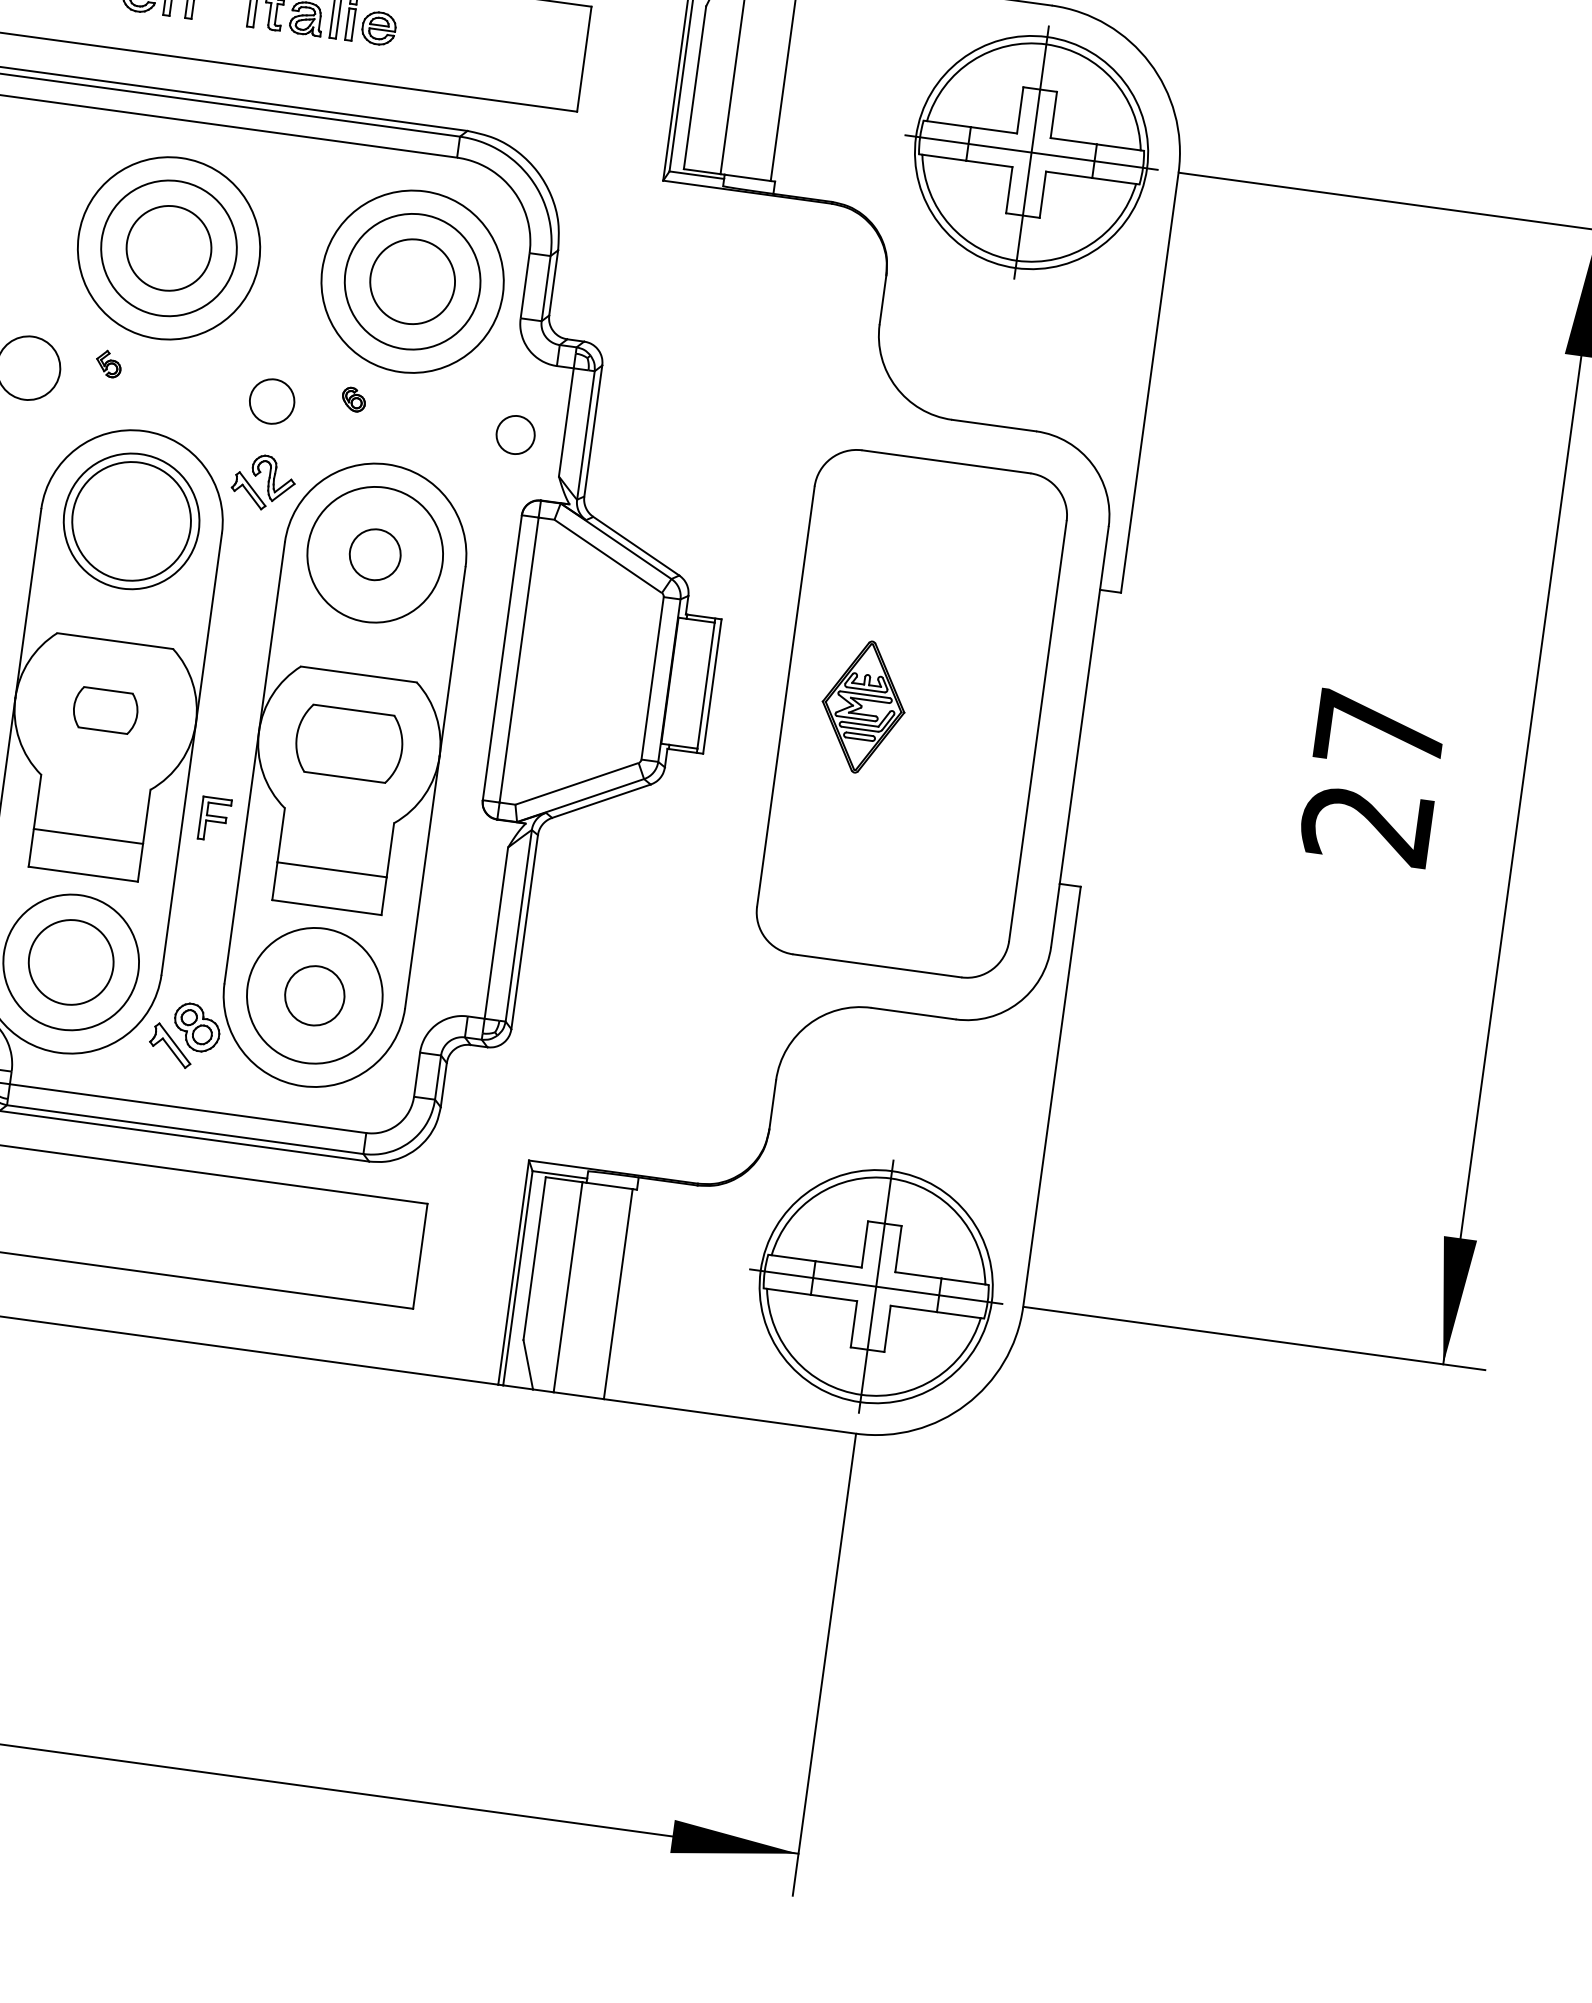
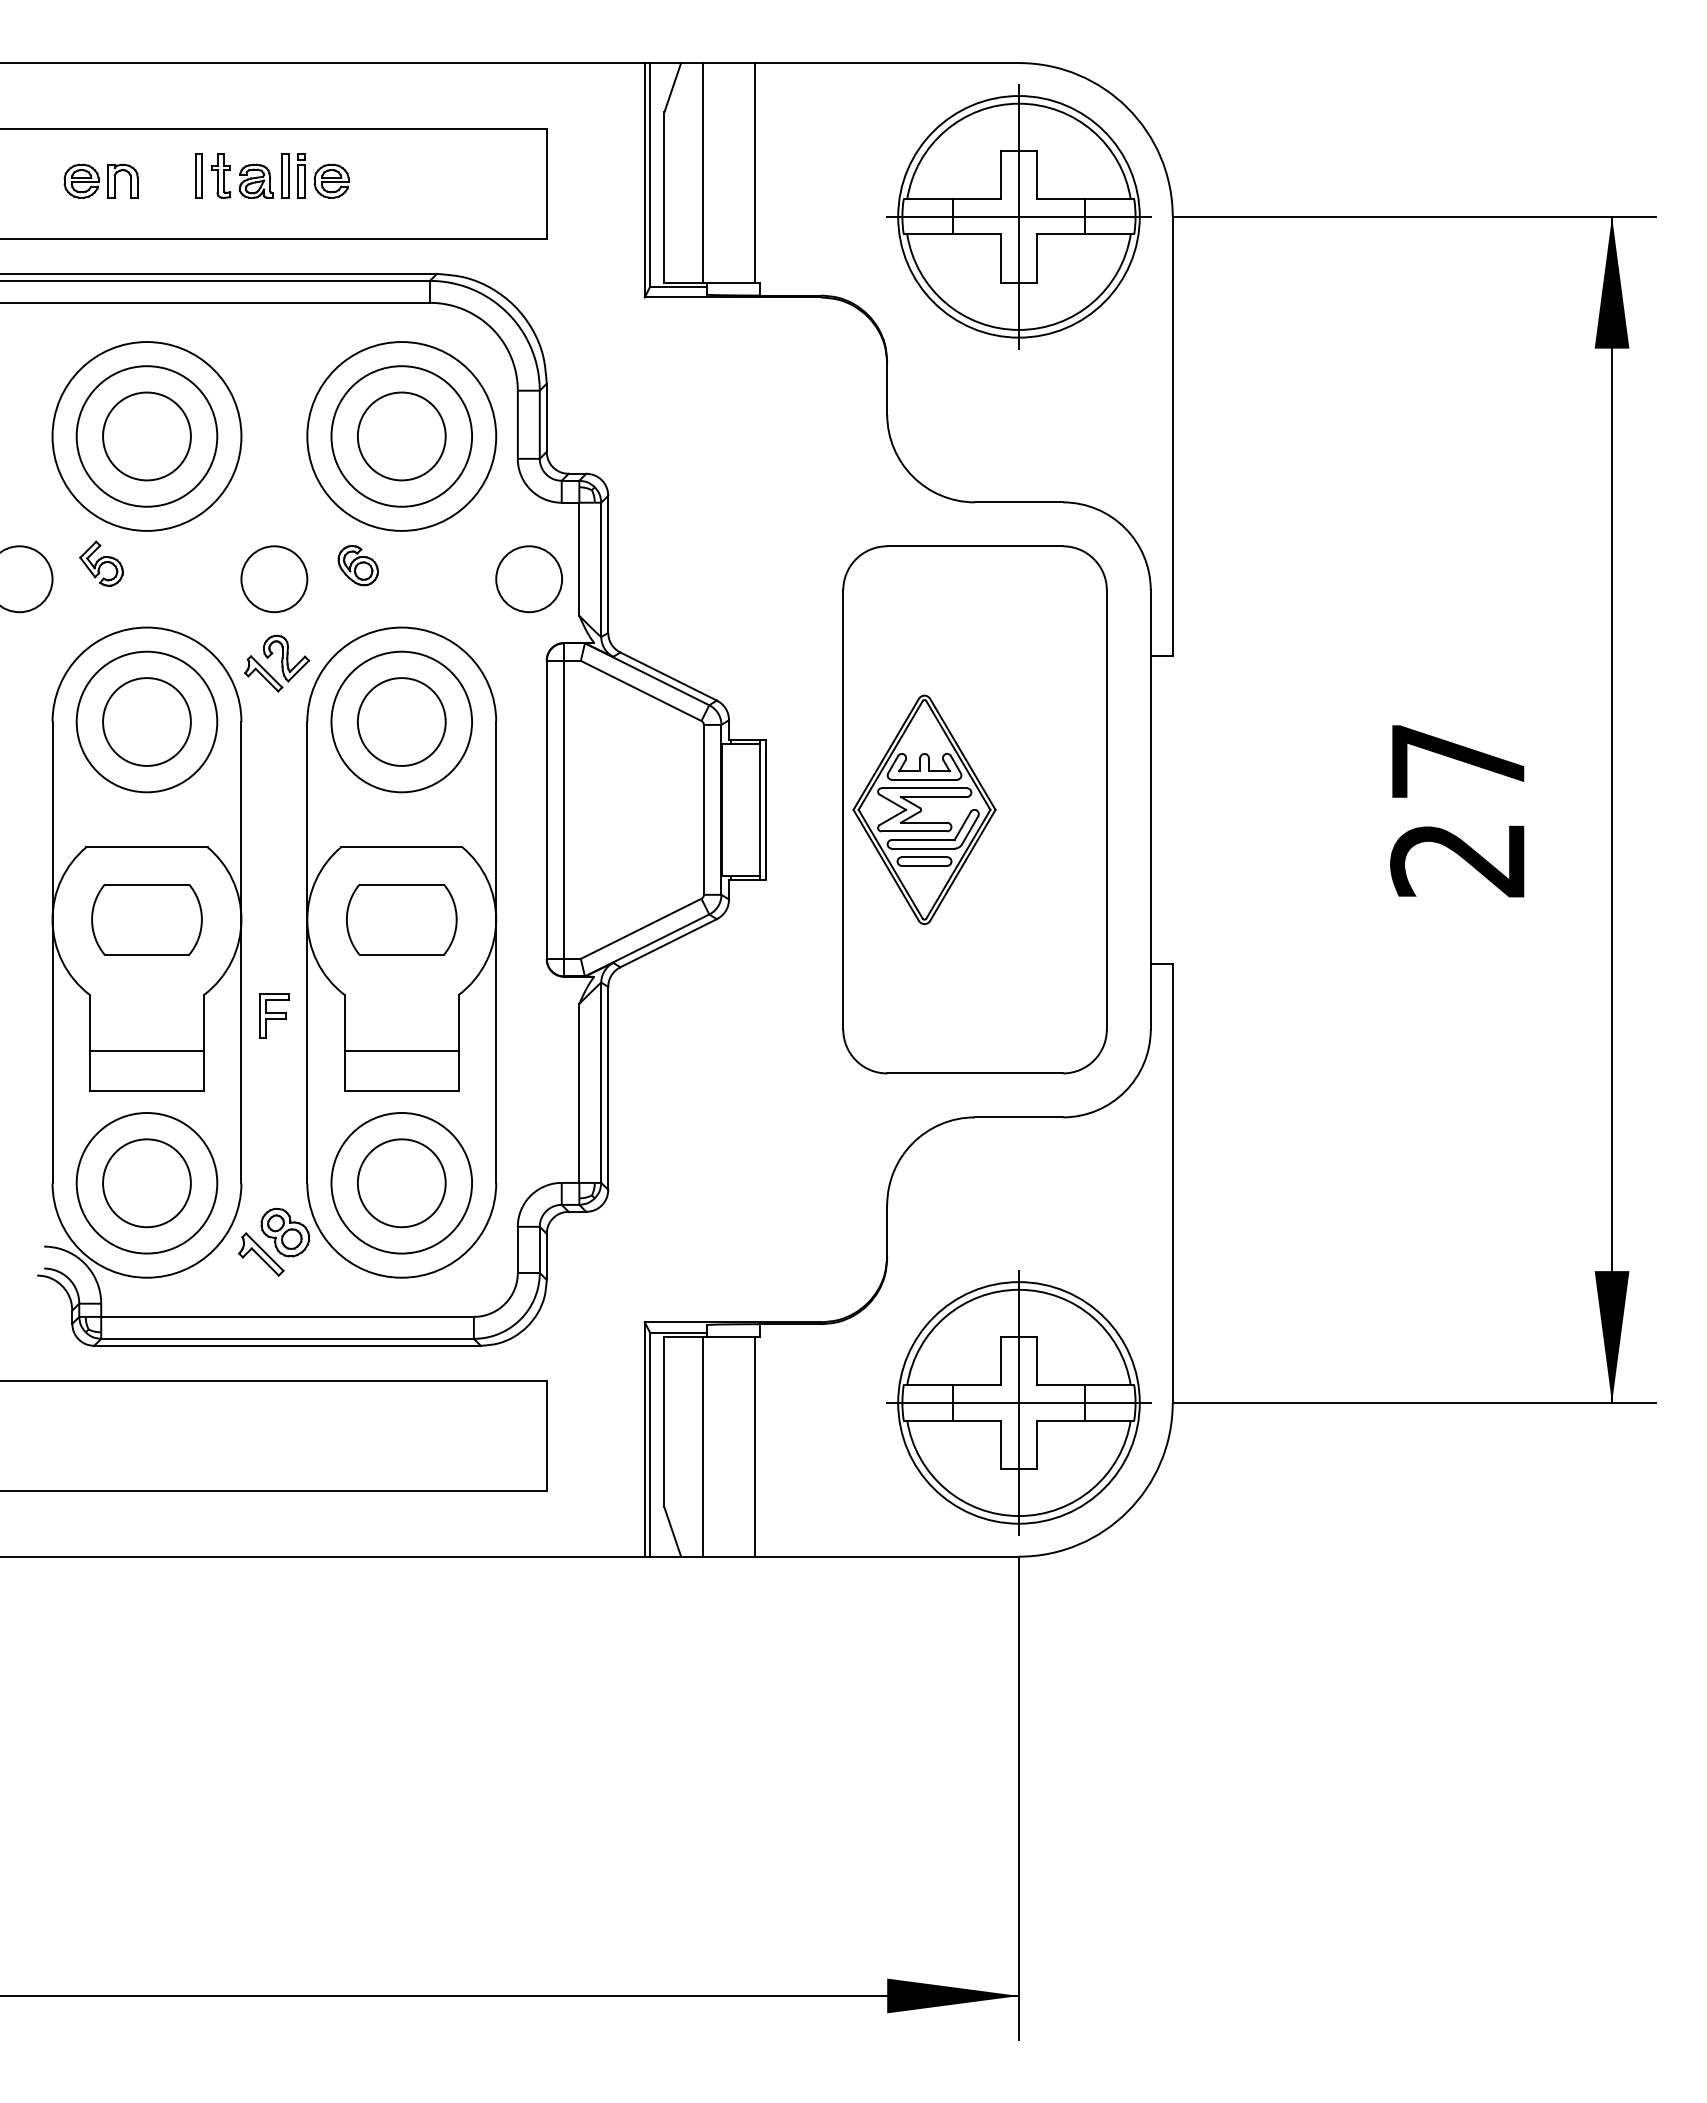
part: (108, 363) -> (101, 563), size x1.67
part: (353, 399) -> (357, 565), size x1.67
circle: (272, 401) -> (274, 579), size x1.43
circle: (515, 435) -> (528, 579), size x1.67
circle: (131, 520) -> (146, 721), size x0.71
circle: (375, 554) -> (401, 721), size x1.67
part: (863, 706) -> (924, 809), size x1.67
part: (105, 710) -> (146, 919), size x1.67
circle: (314, 995) -> (401, 1183), size x1.43

